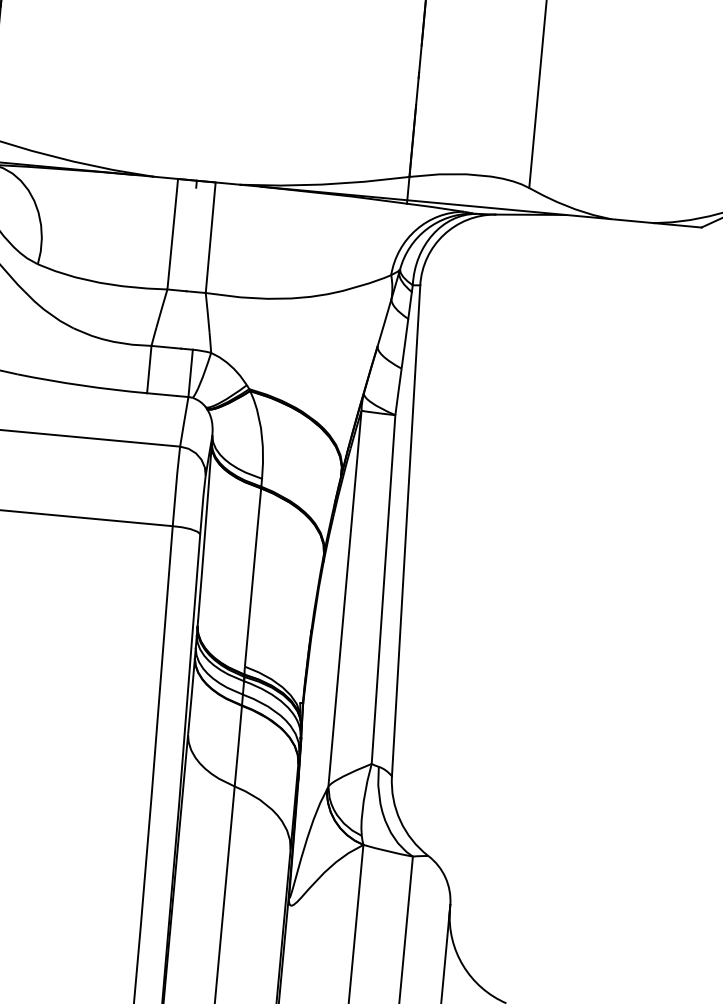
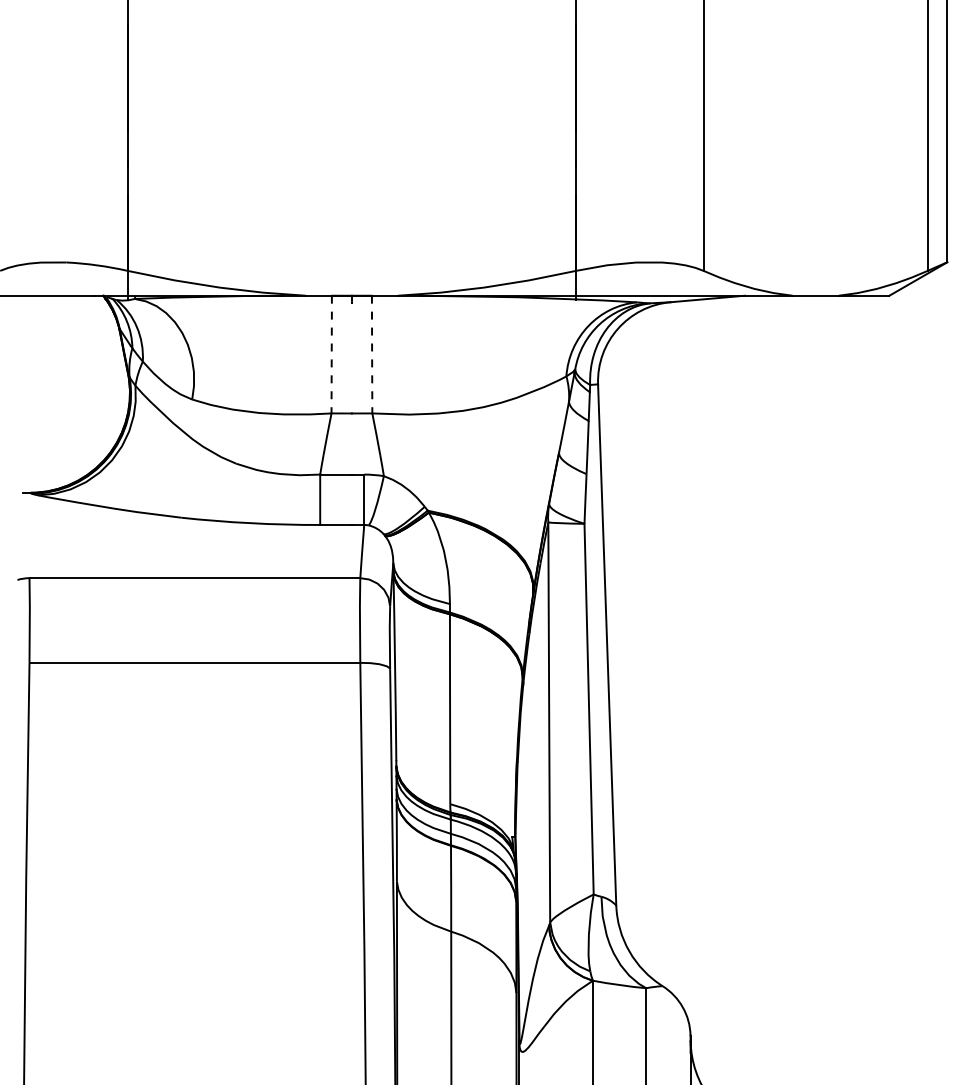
line: (172, 233) -> (331, 353), solid -> dashed
line: (211, 236) -> (372, 353), solid -> dashed

